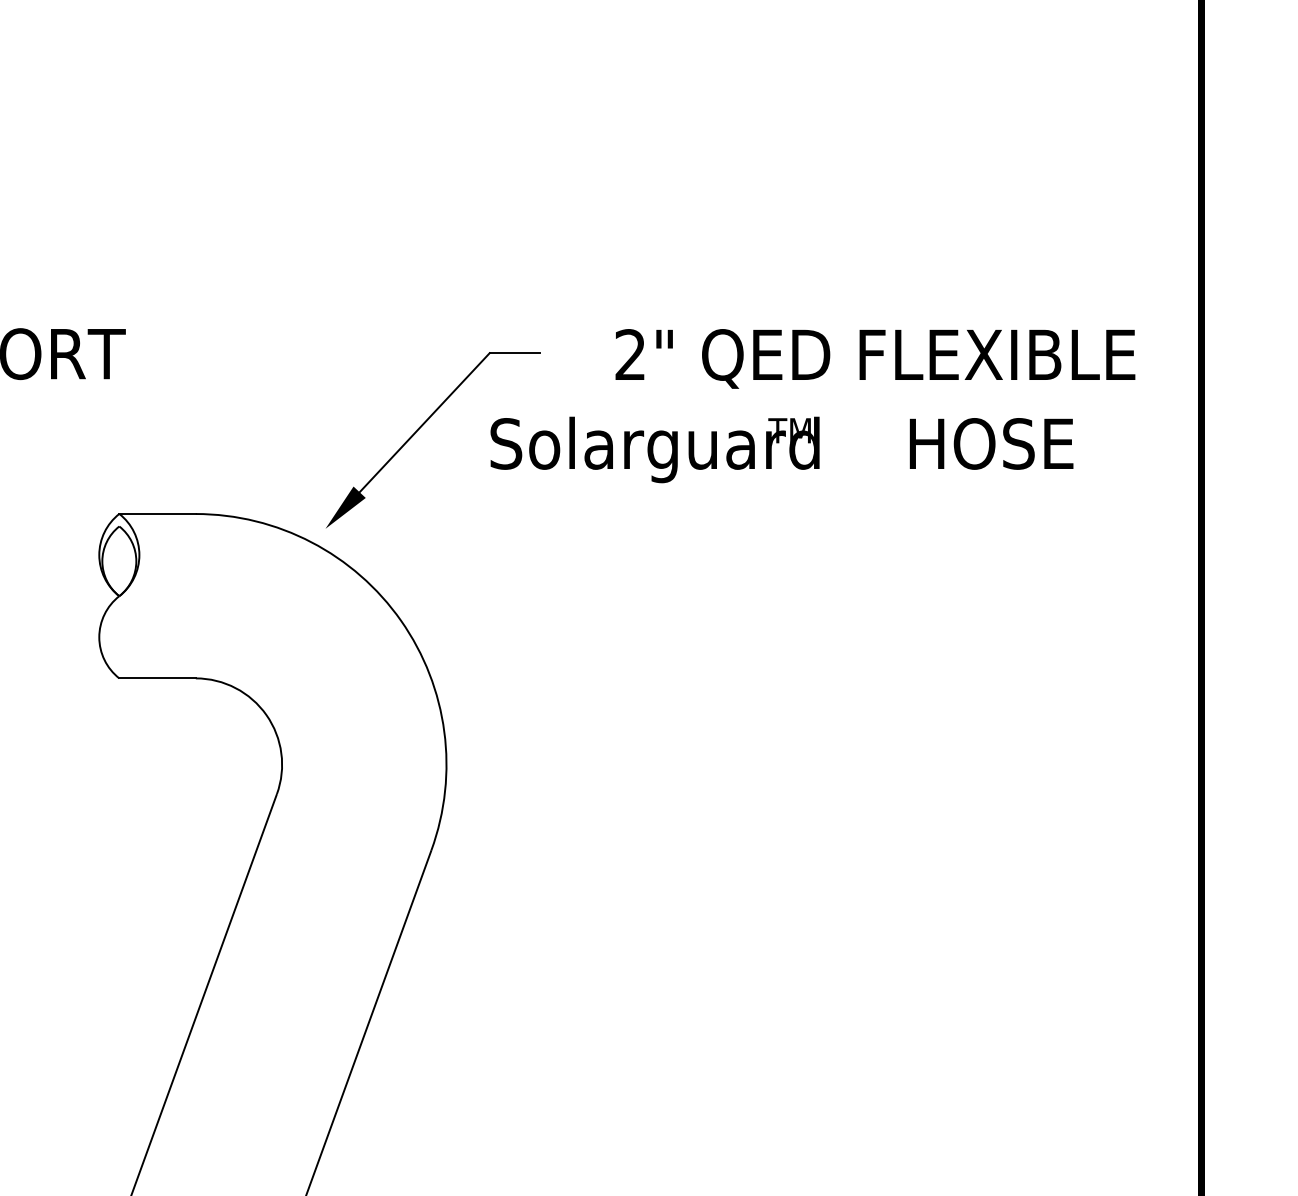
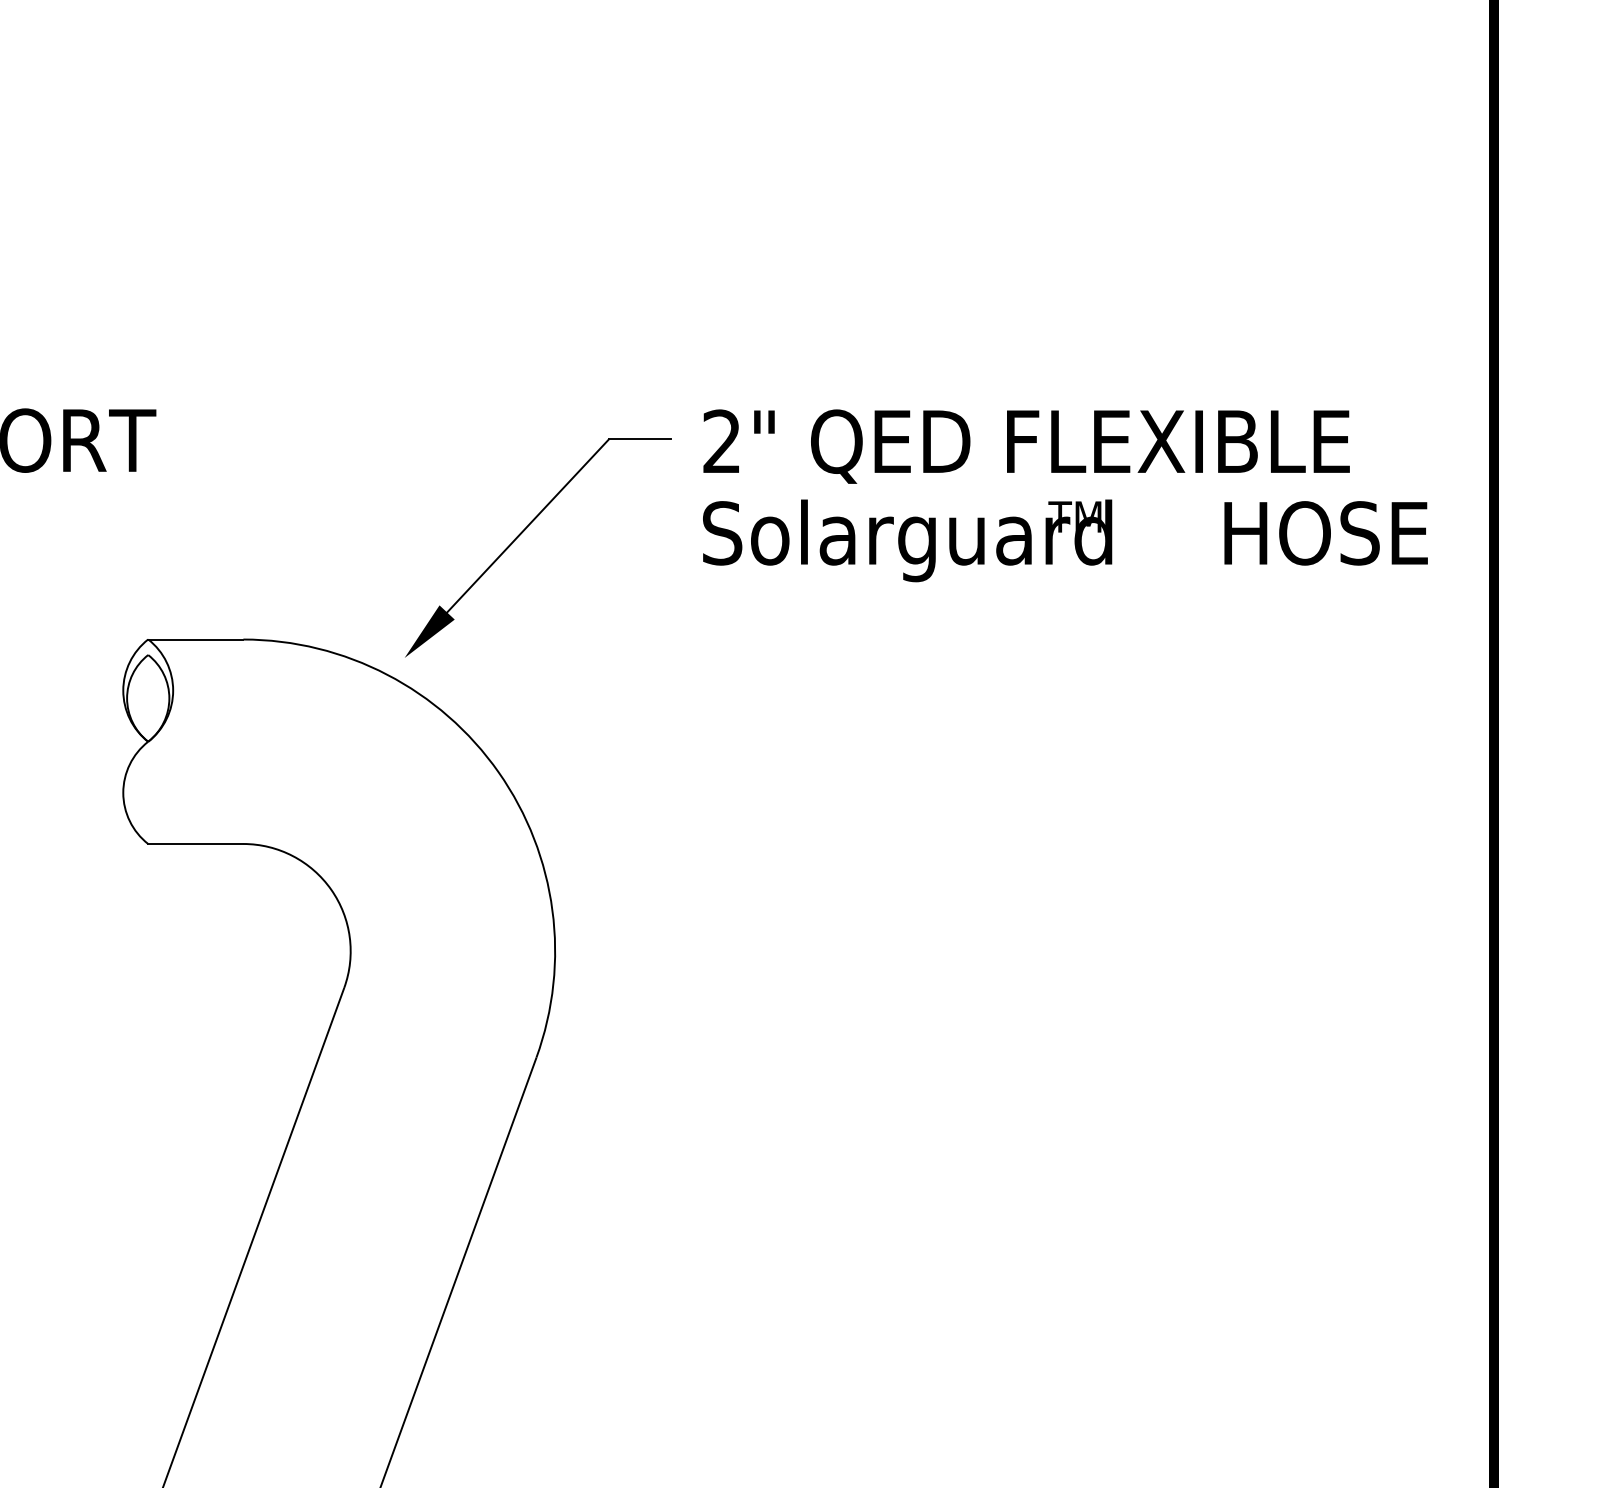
text: (875, 358) -> (1026, 446), moved
text: (782, 449) -> (1065, 540), moved

